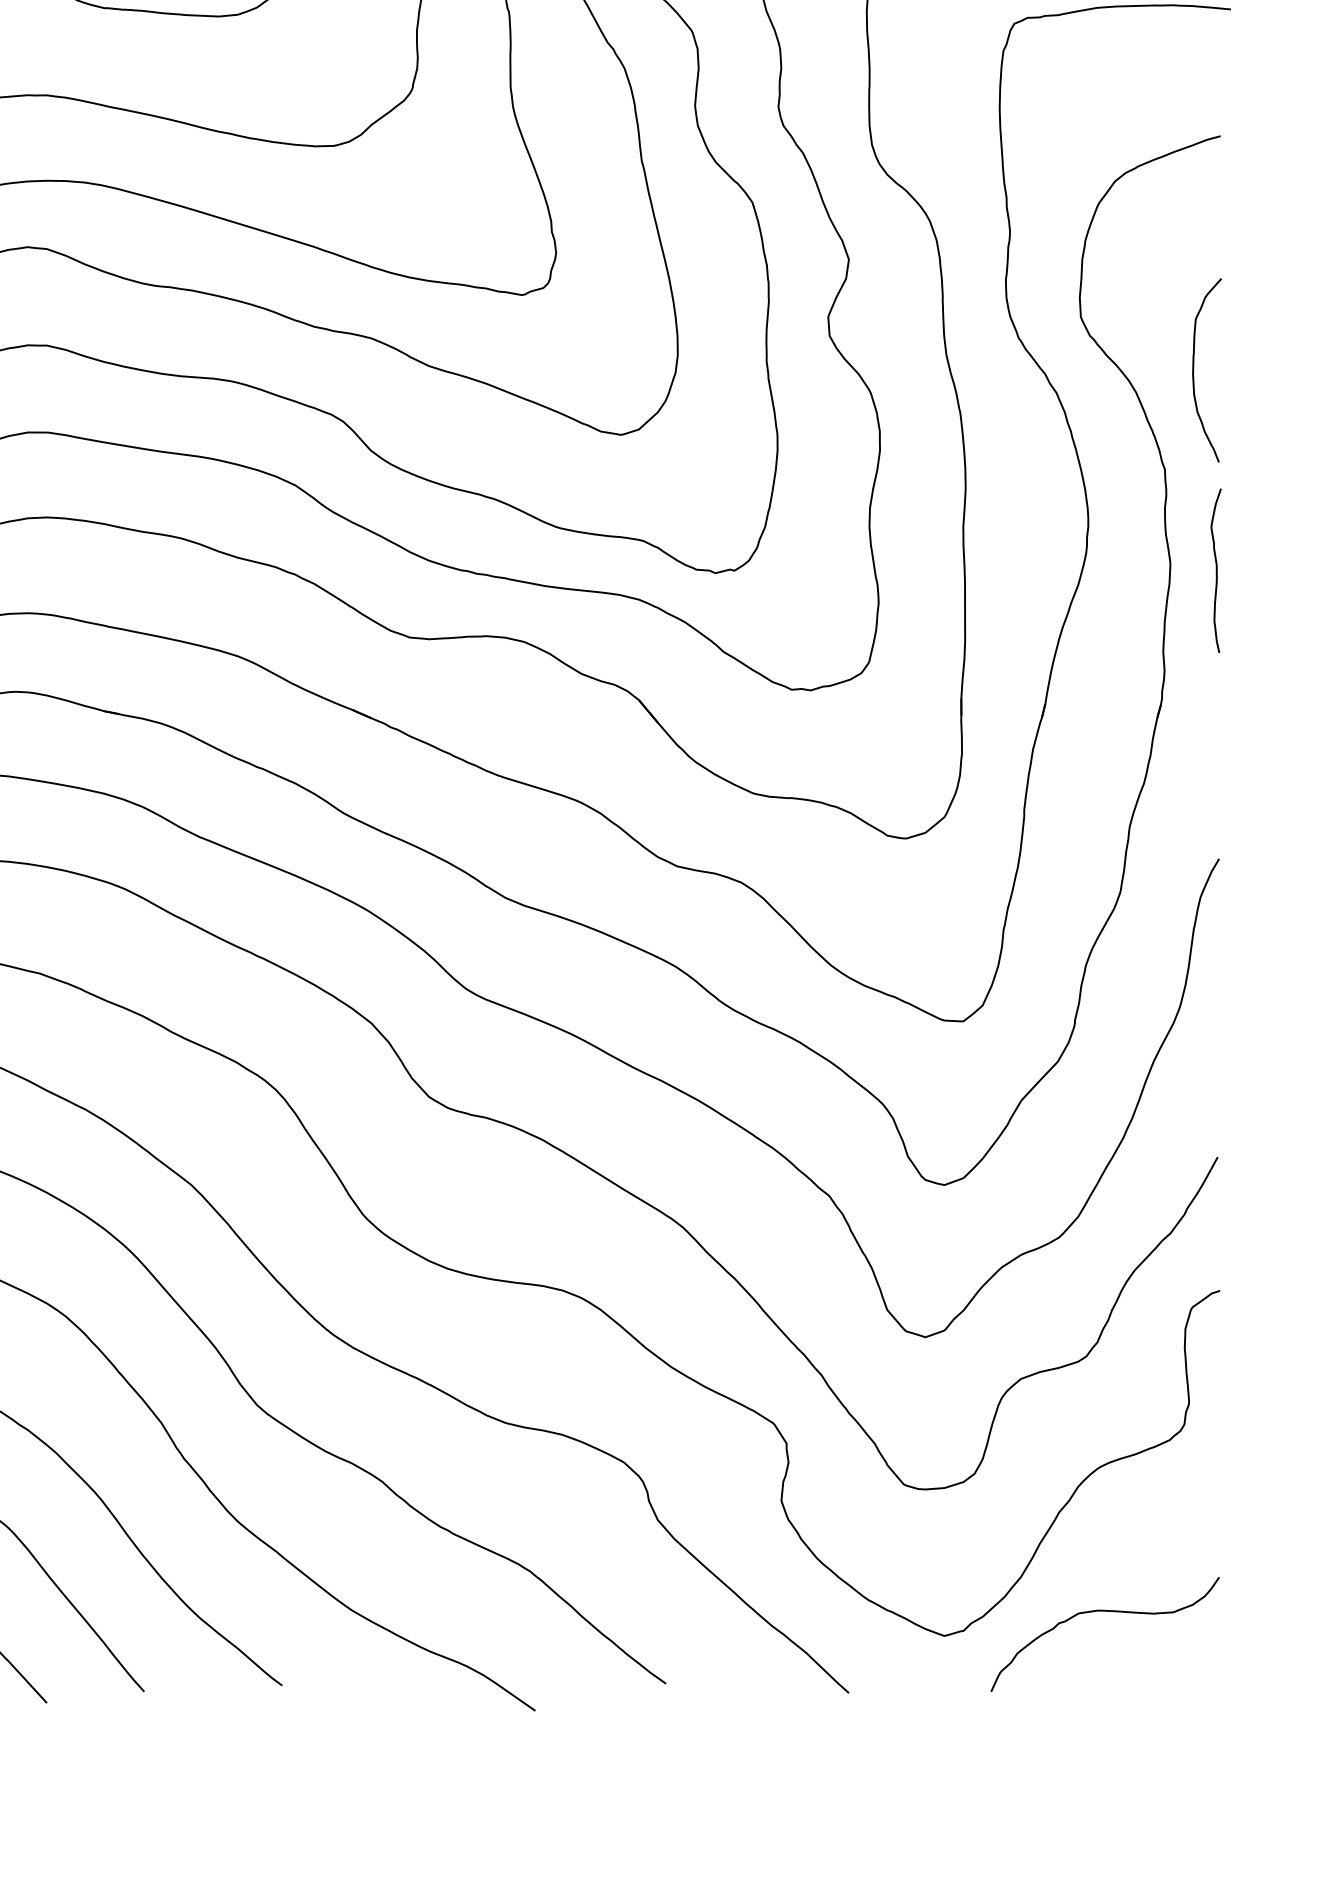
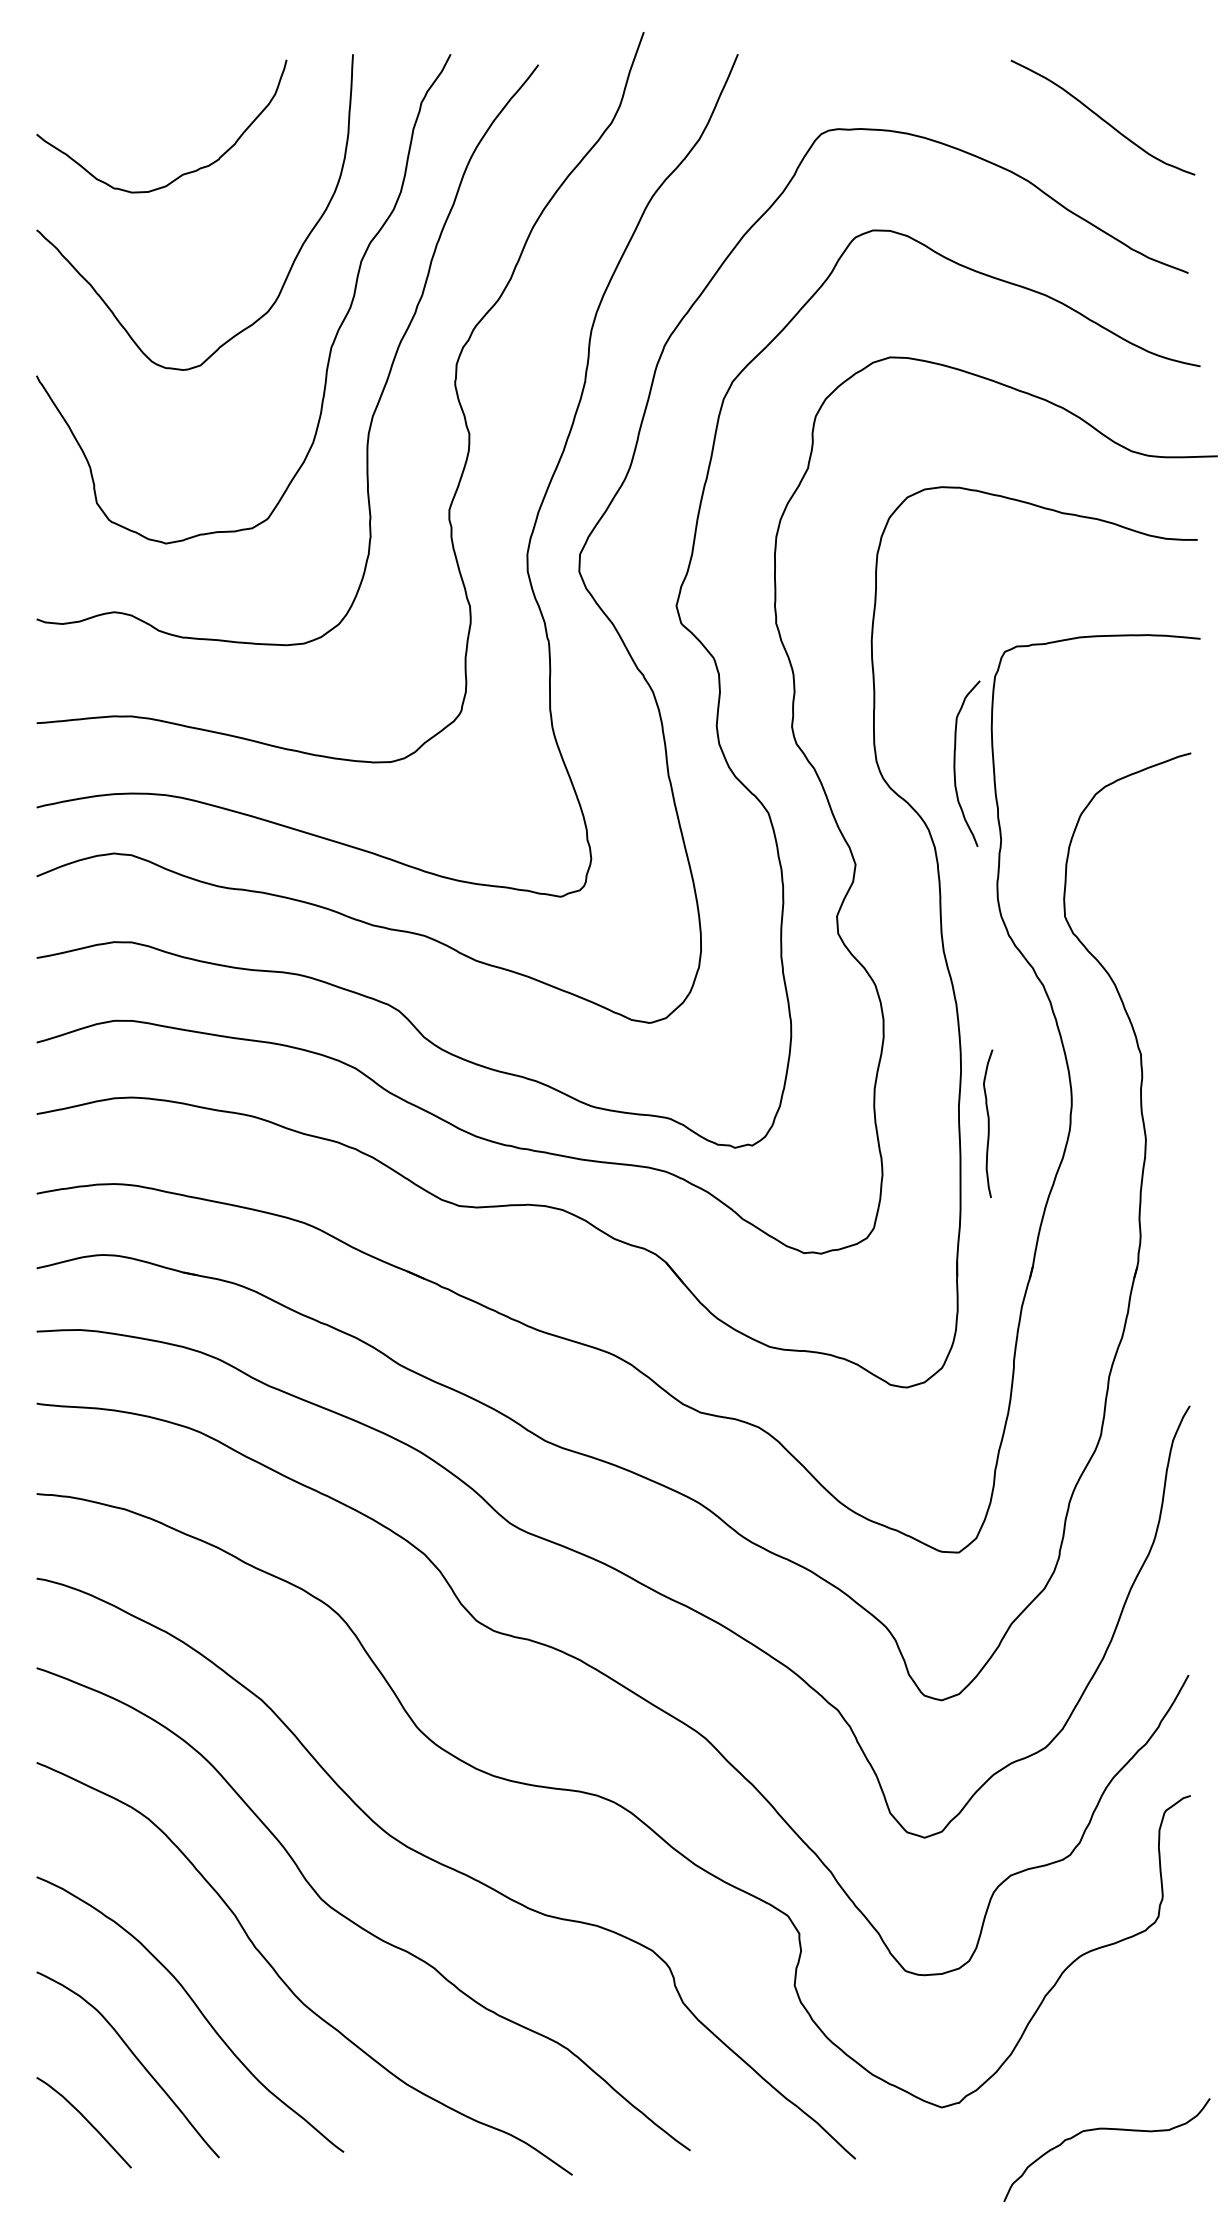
curve: (1194, 370) -> (955, 763), moved
curve: (1216, 570) -> (988, 1123), moved
curve: (1104, 1611) -> (1106, 2129), moved

